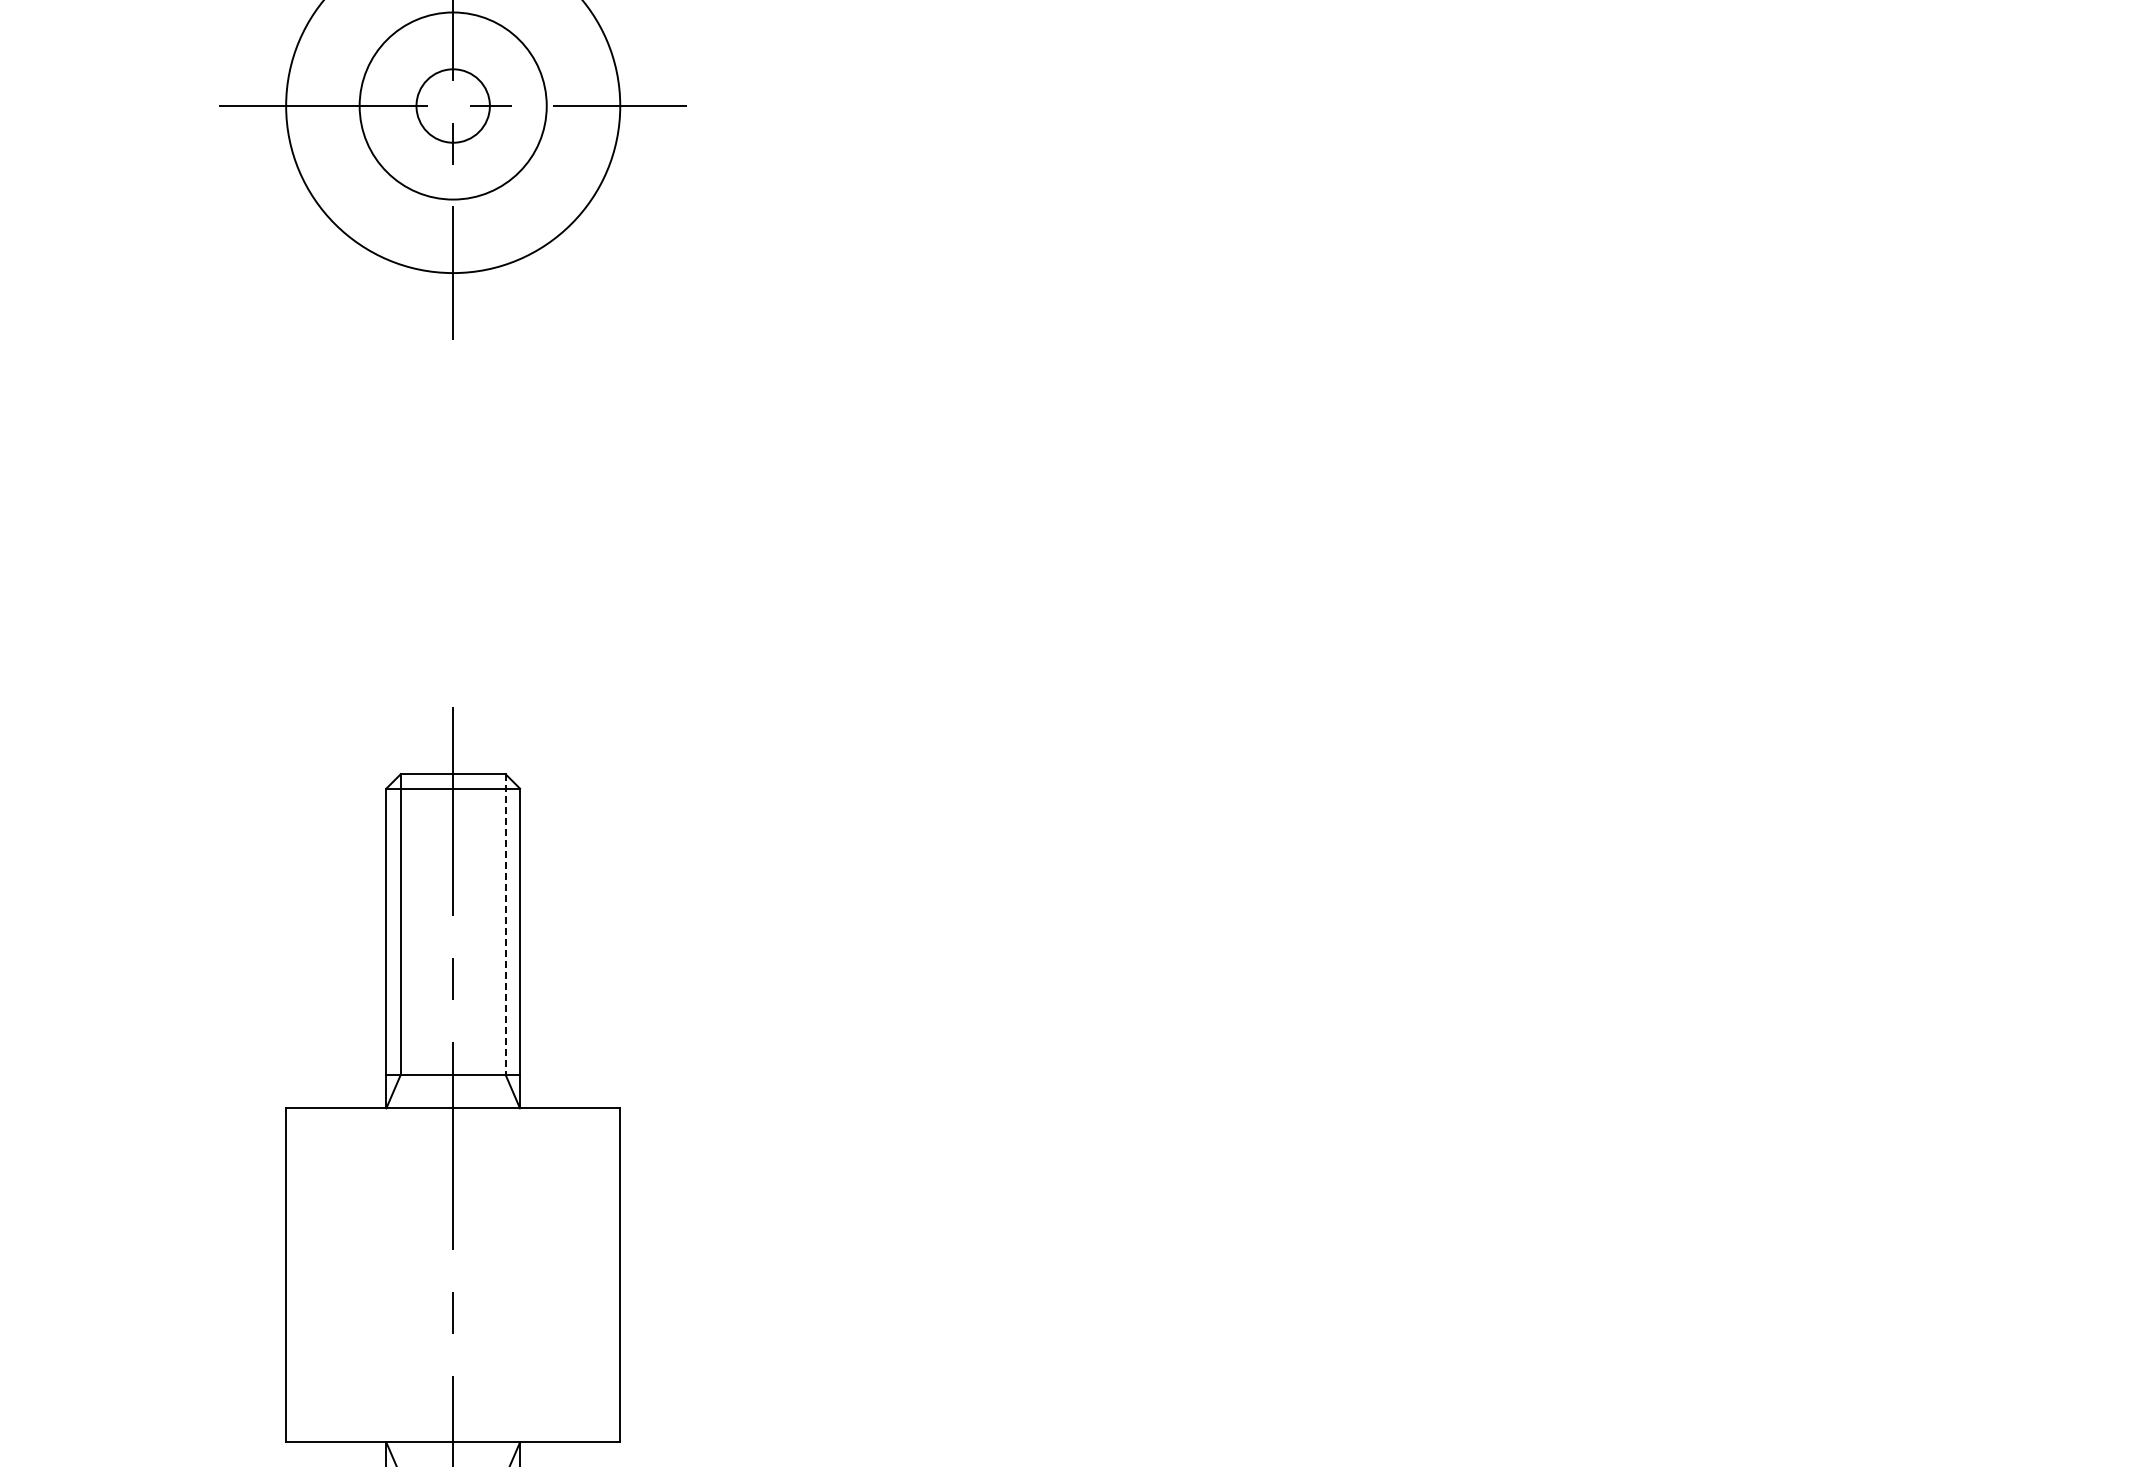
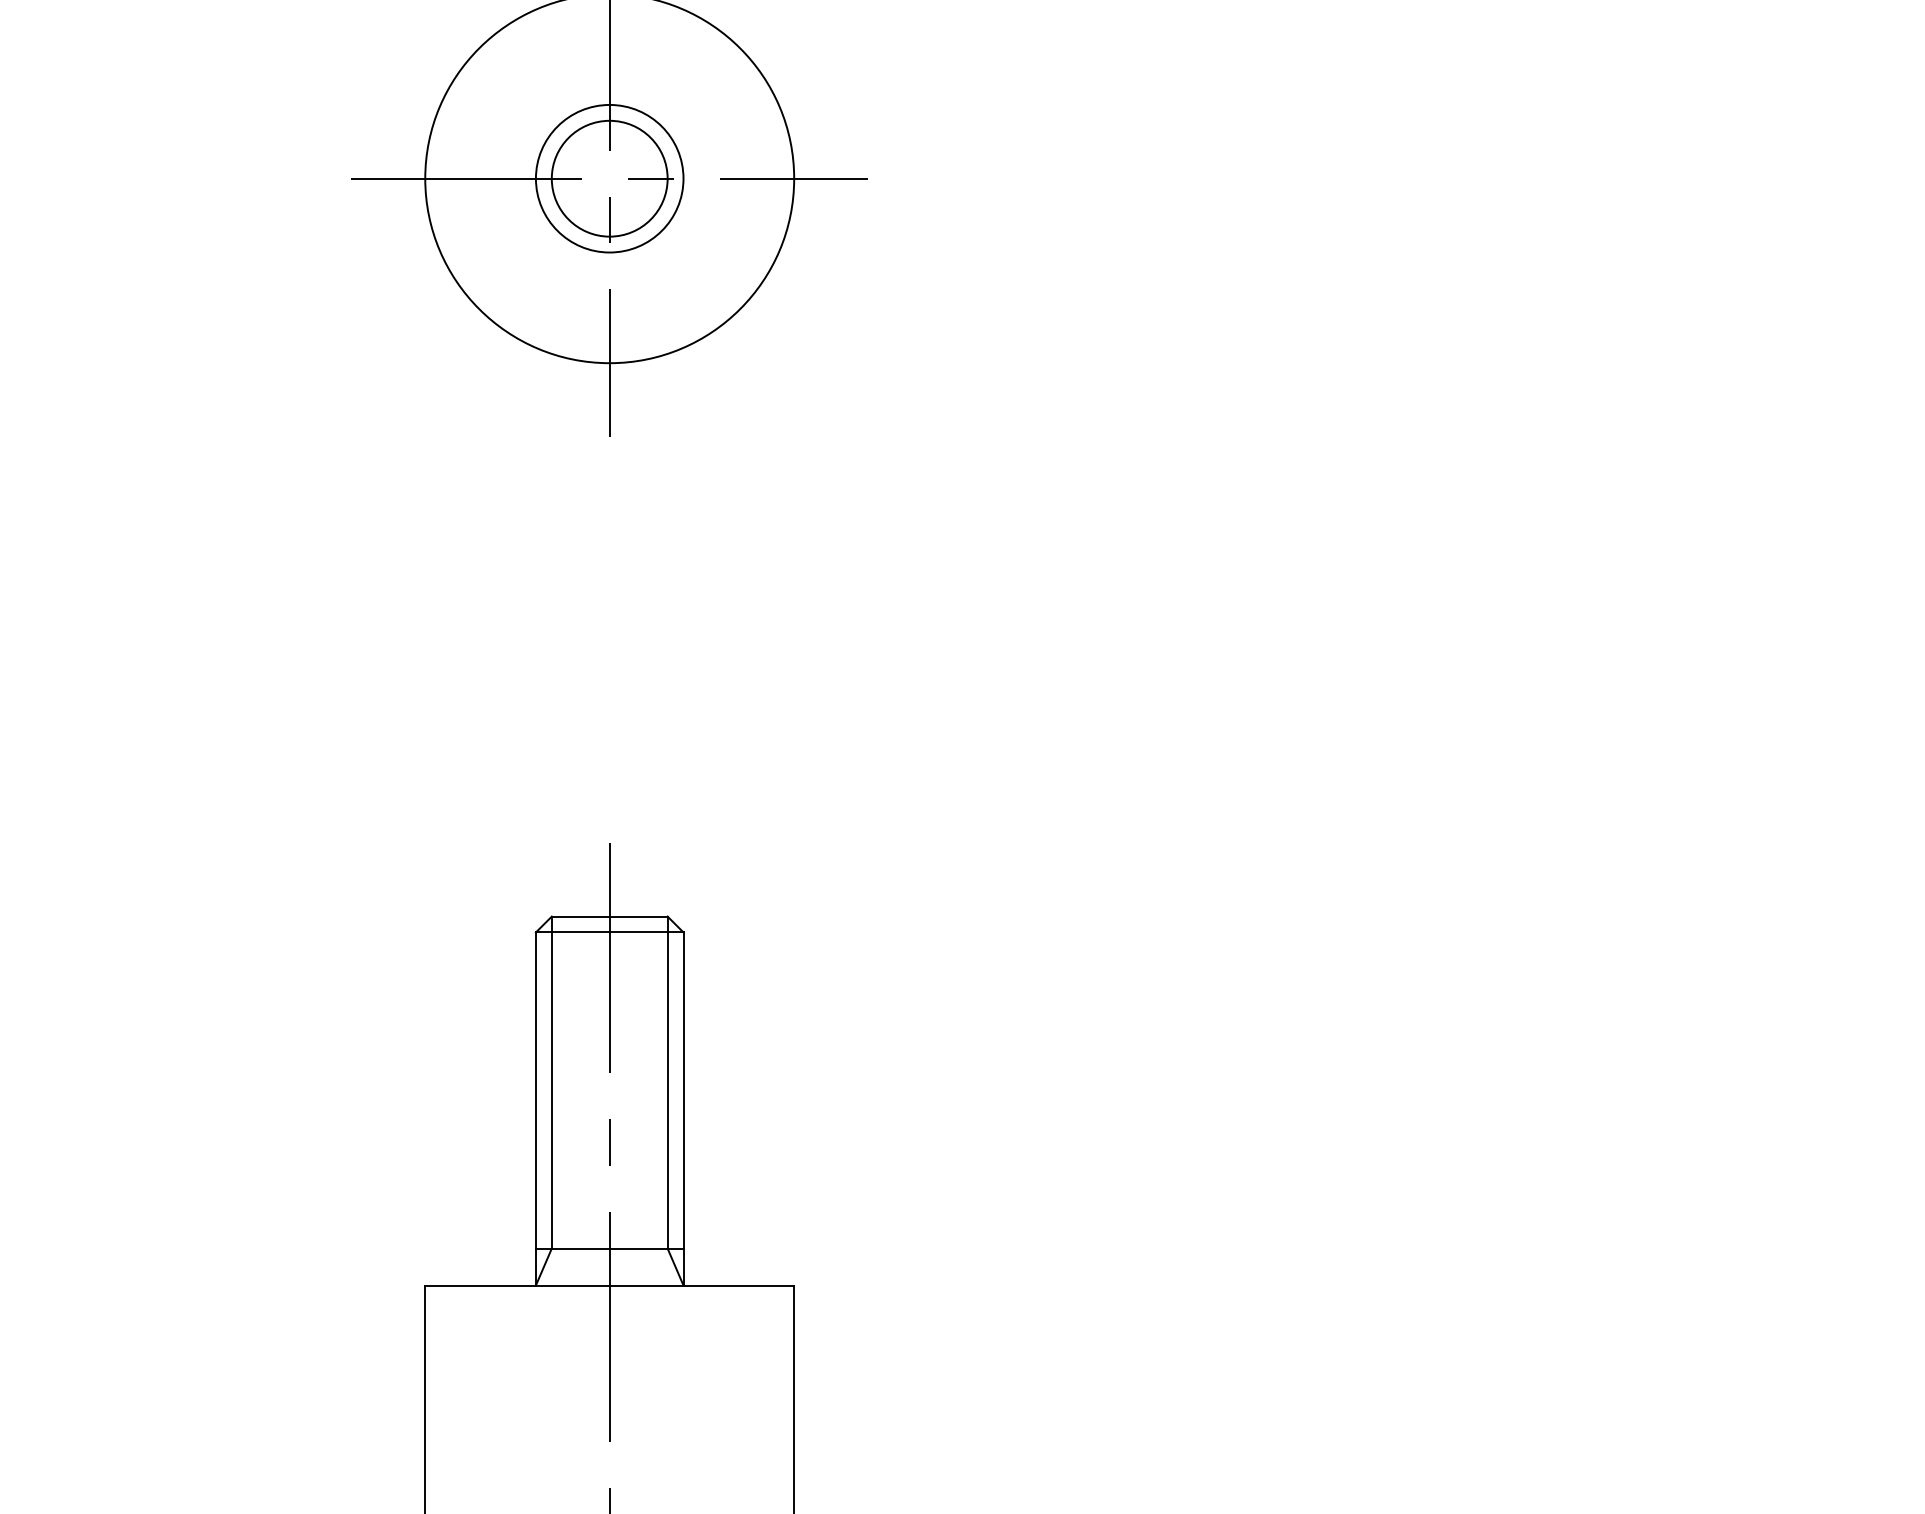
circle: (452, 105) -> (608, 178), size x1.43
circle: (453, 105) -> (610, 178), size x0.71
line: (505, 925) -> (667, 1083), dashed -> solid

